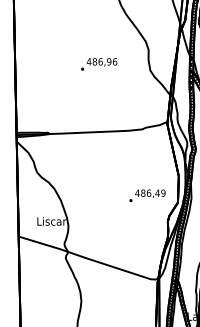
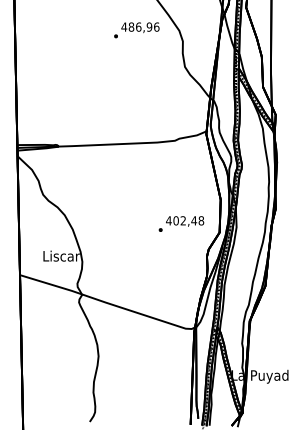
text: (98, 64) -> (136, 30), moved
text: (153, 192) -> (188, 220), 486,49 -> 402,48

